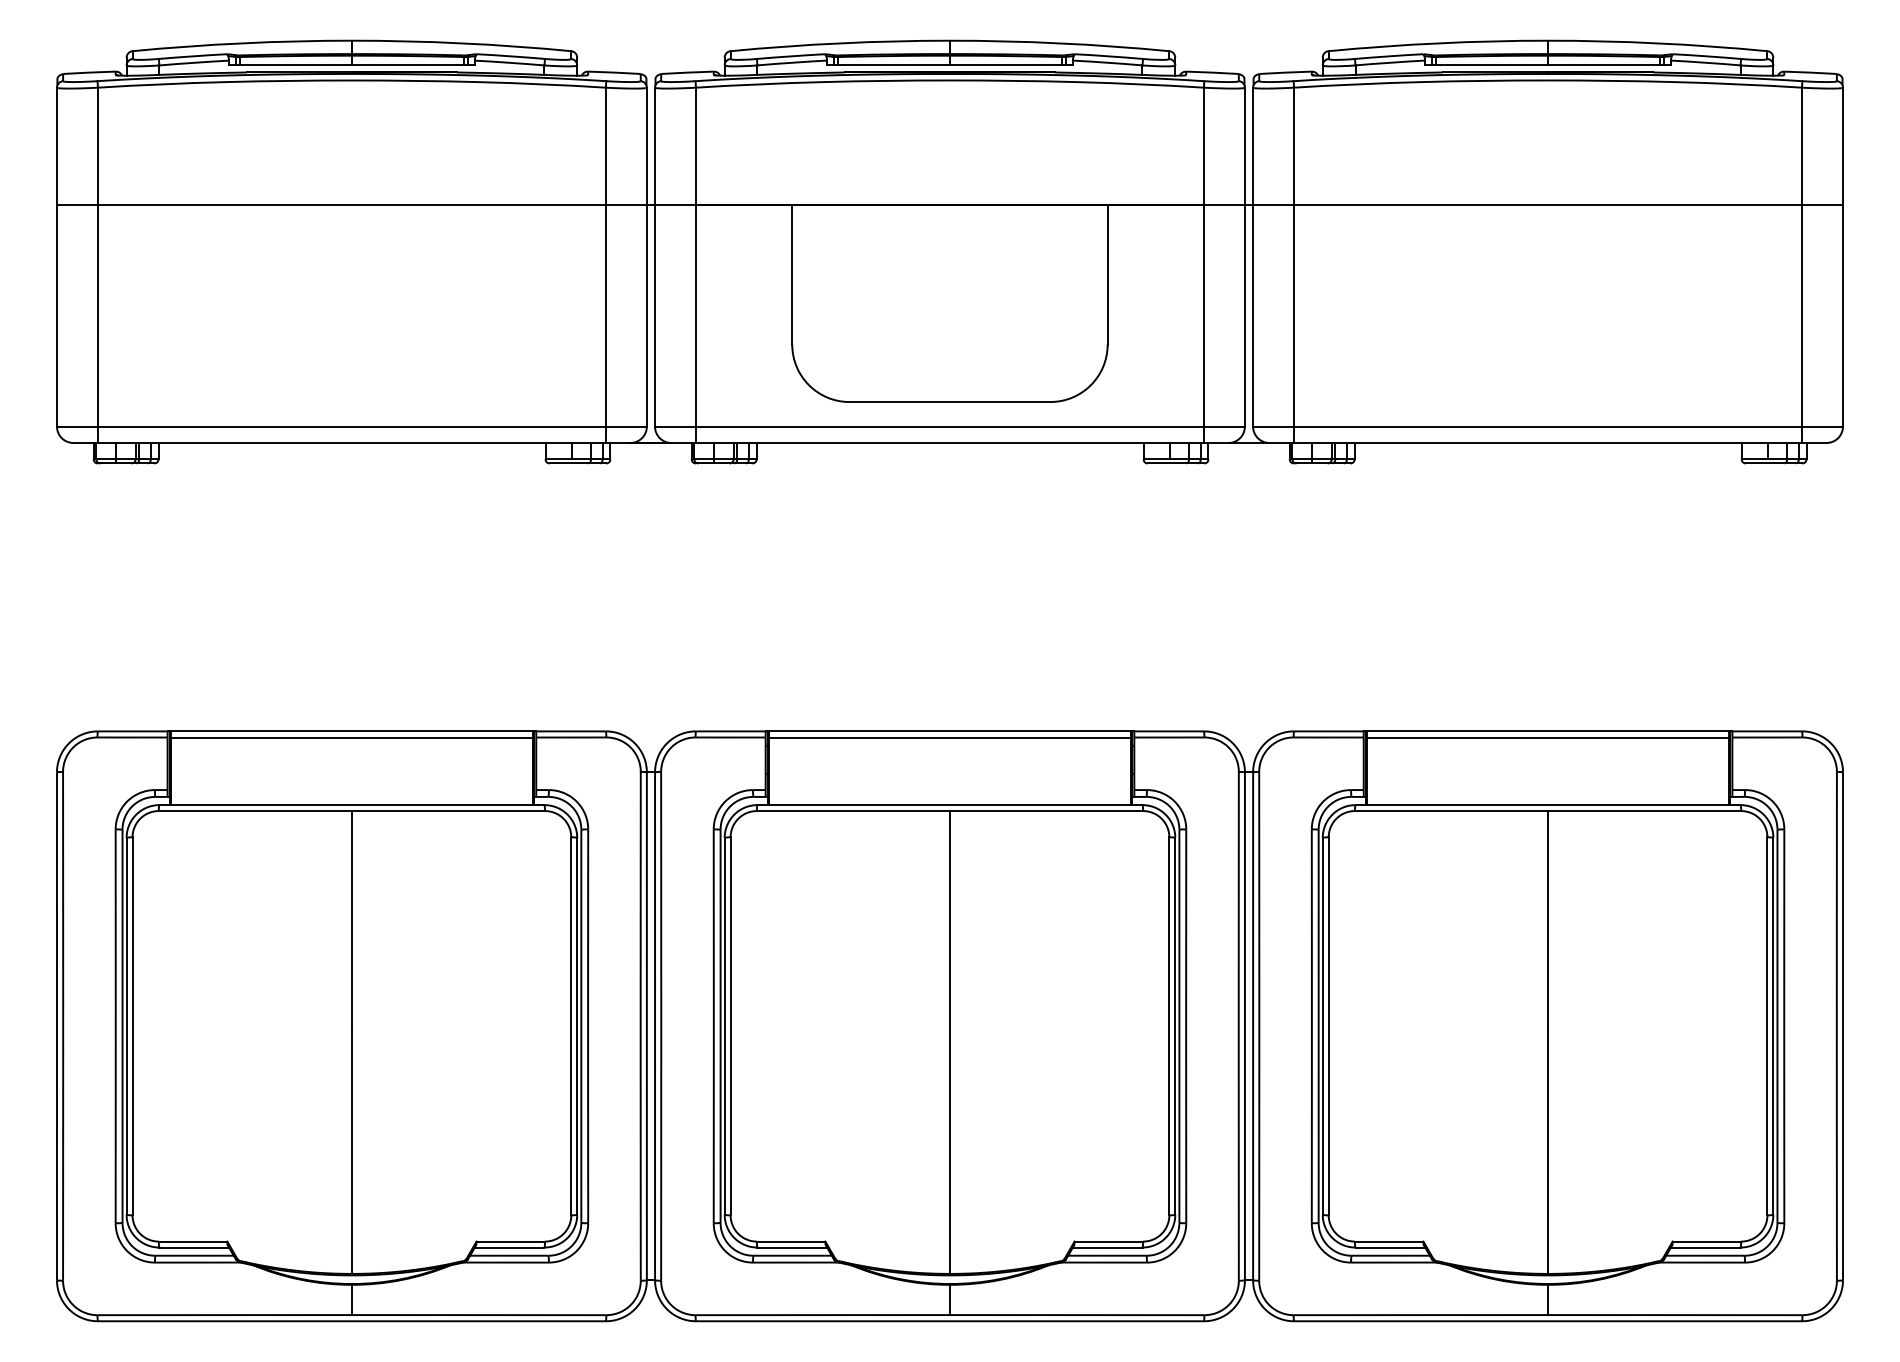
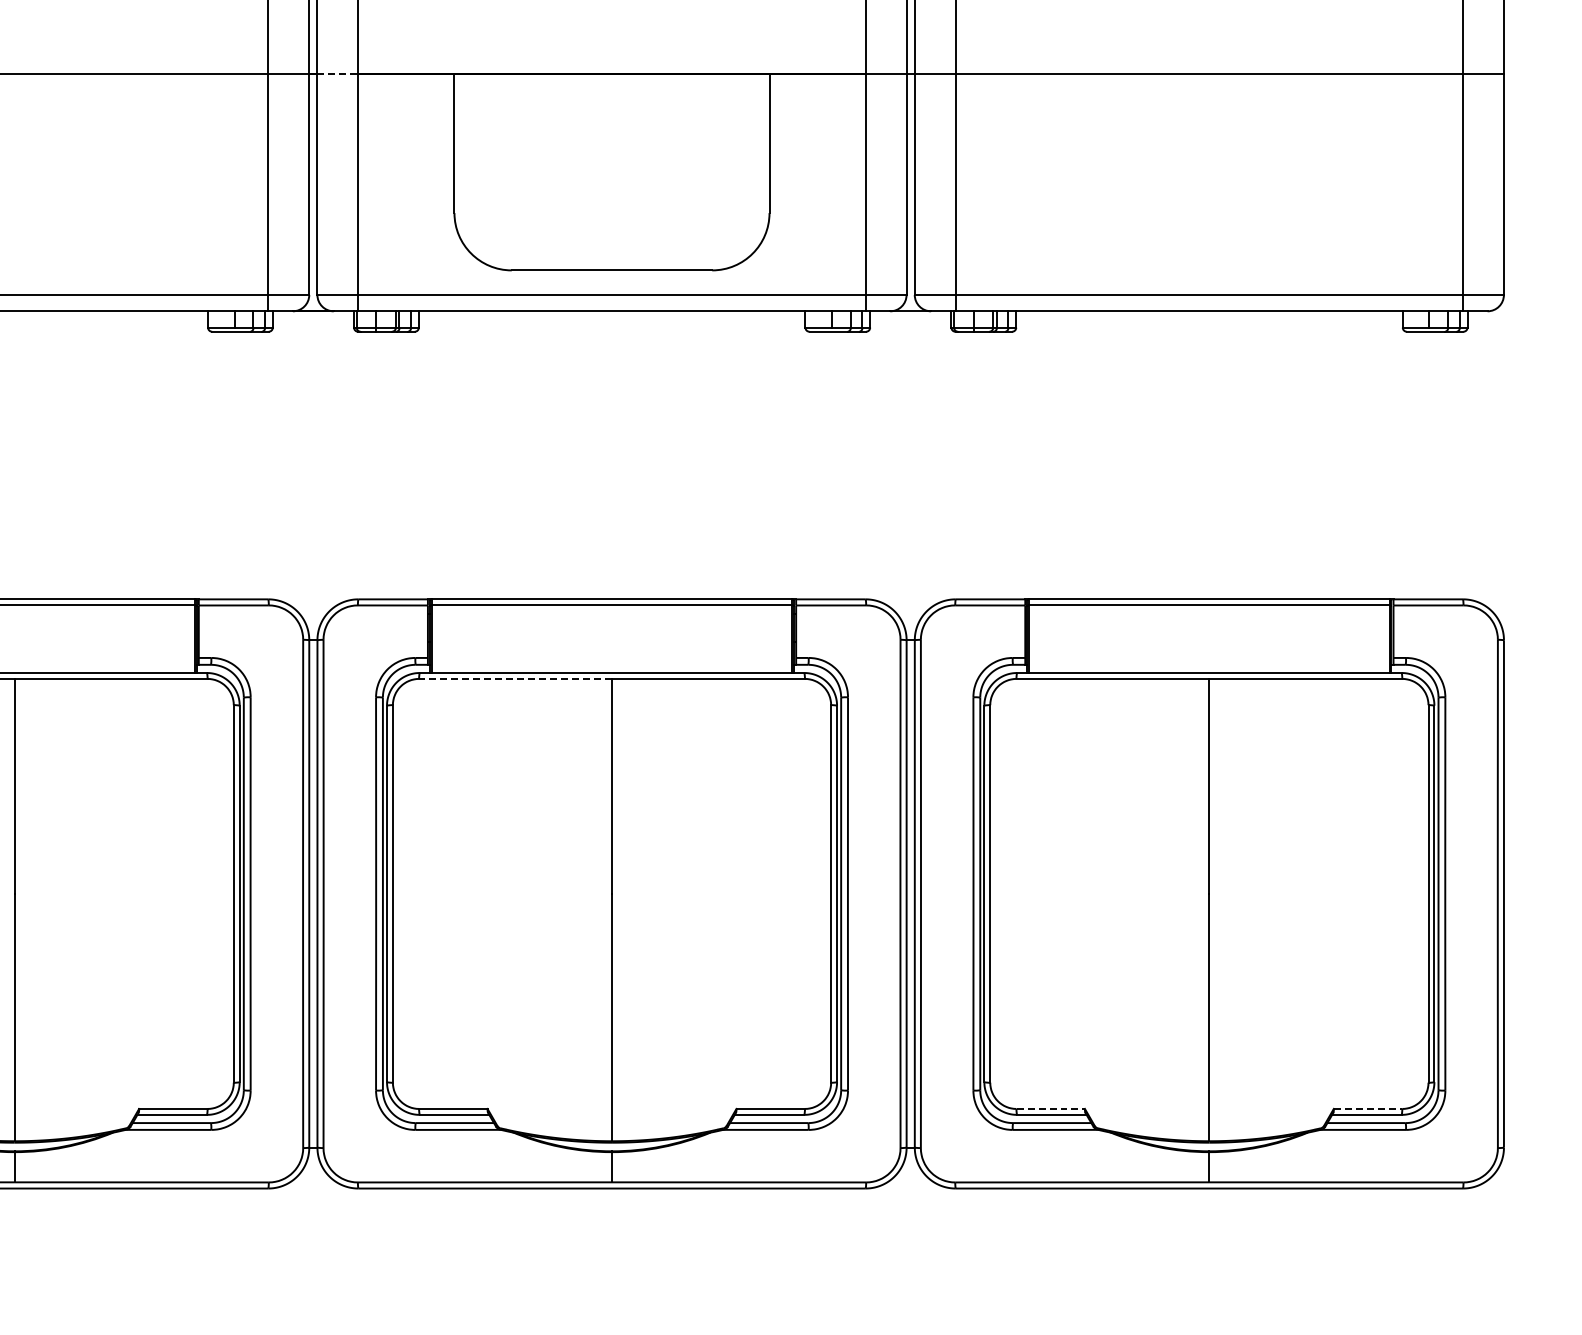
line: (676, 205) -> (338, 74), solid -> dashed
line: (853, 811) -> (515, 679), solid -> dashed
line: (1389, 1241) -> (1051, 1108), solid -> dashed
line: (1707, 1241) -> (1368, 1108), solid -> dashed

